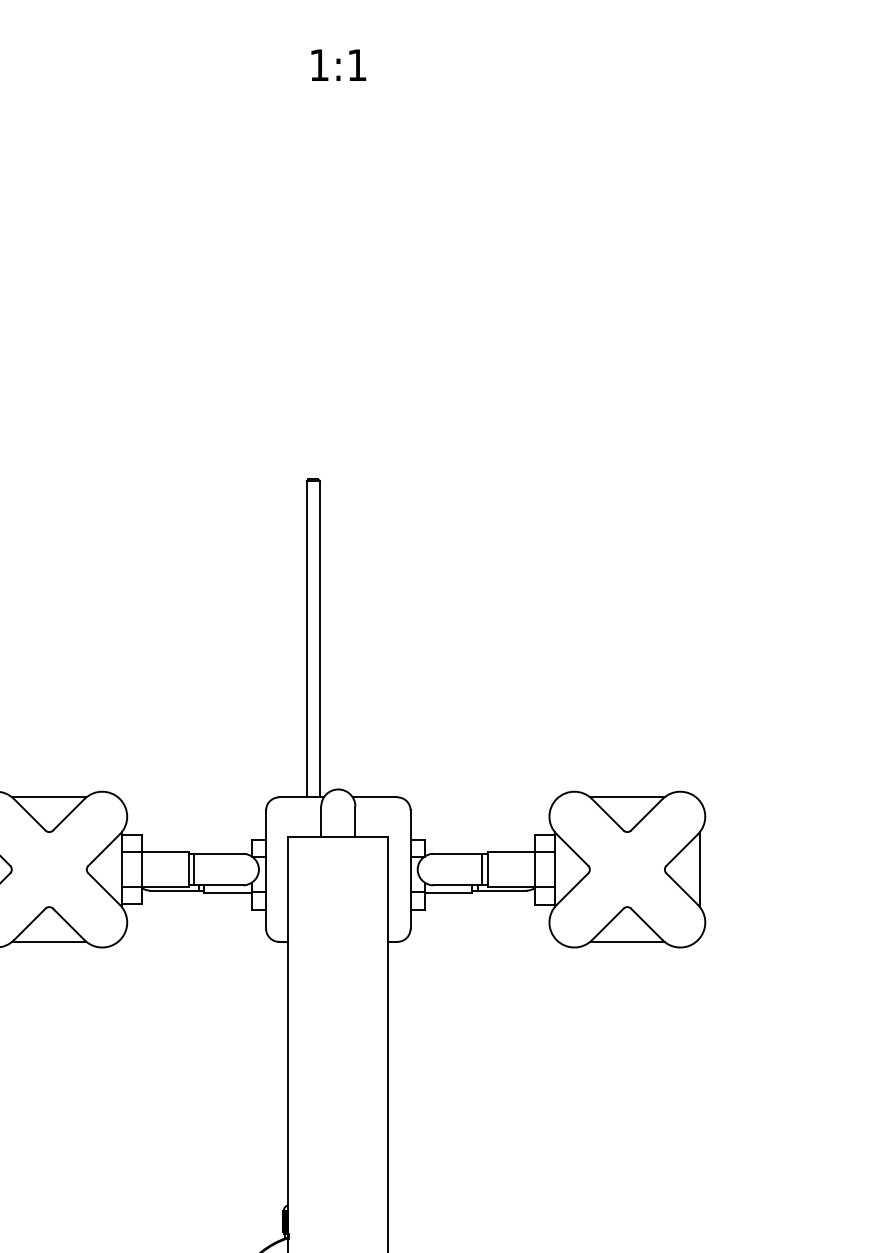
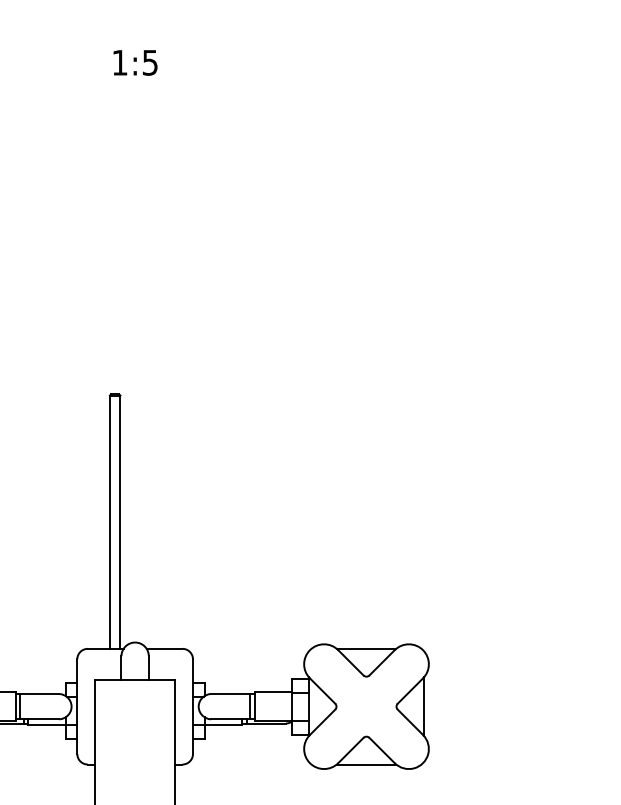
text: (357, 65) -> (150, 62), 1:1 -> 1:5

